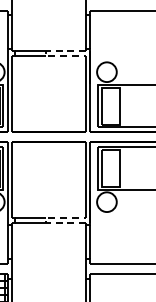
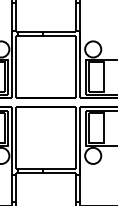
line: (46, 54) -> (43, 34), dashed -> solid
line: (46, 220) -> (43, 170), dashed -> solid

